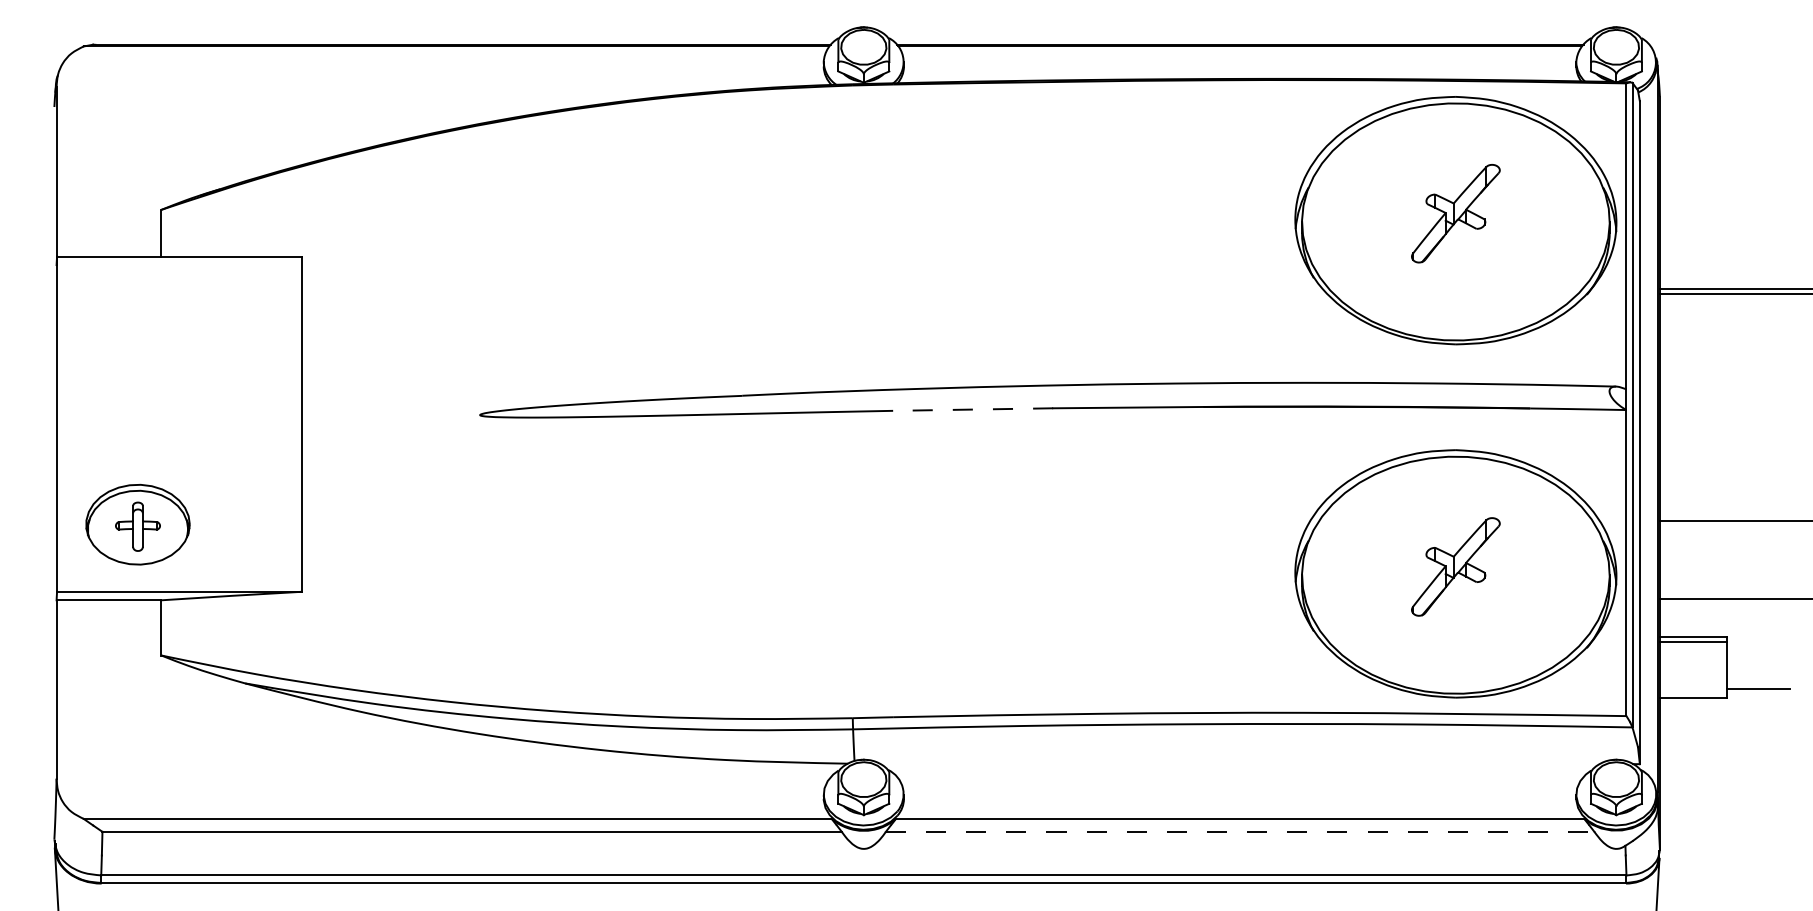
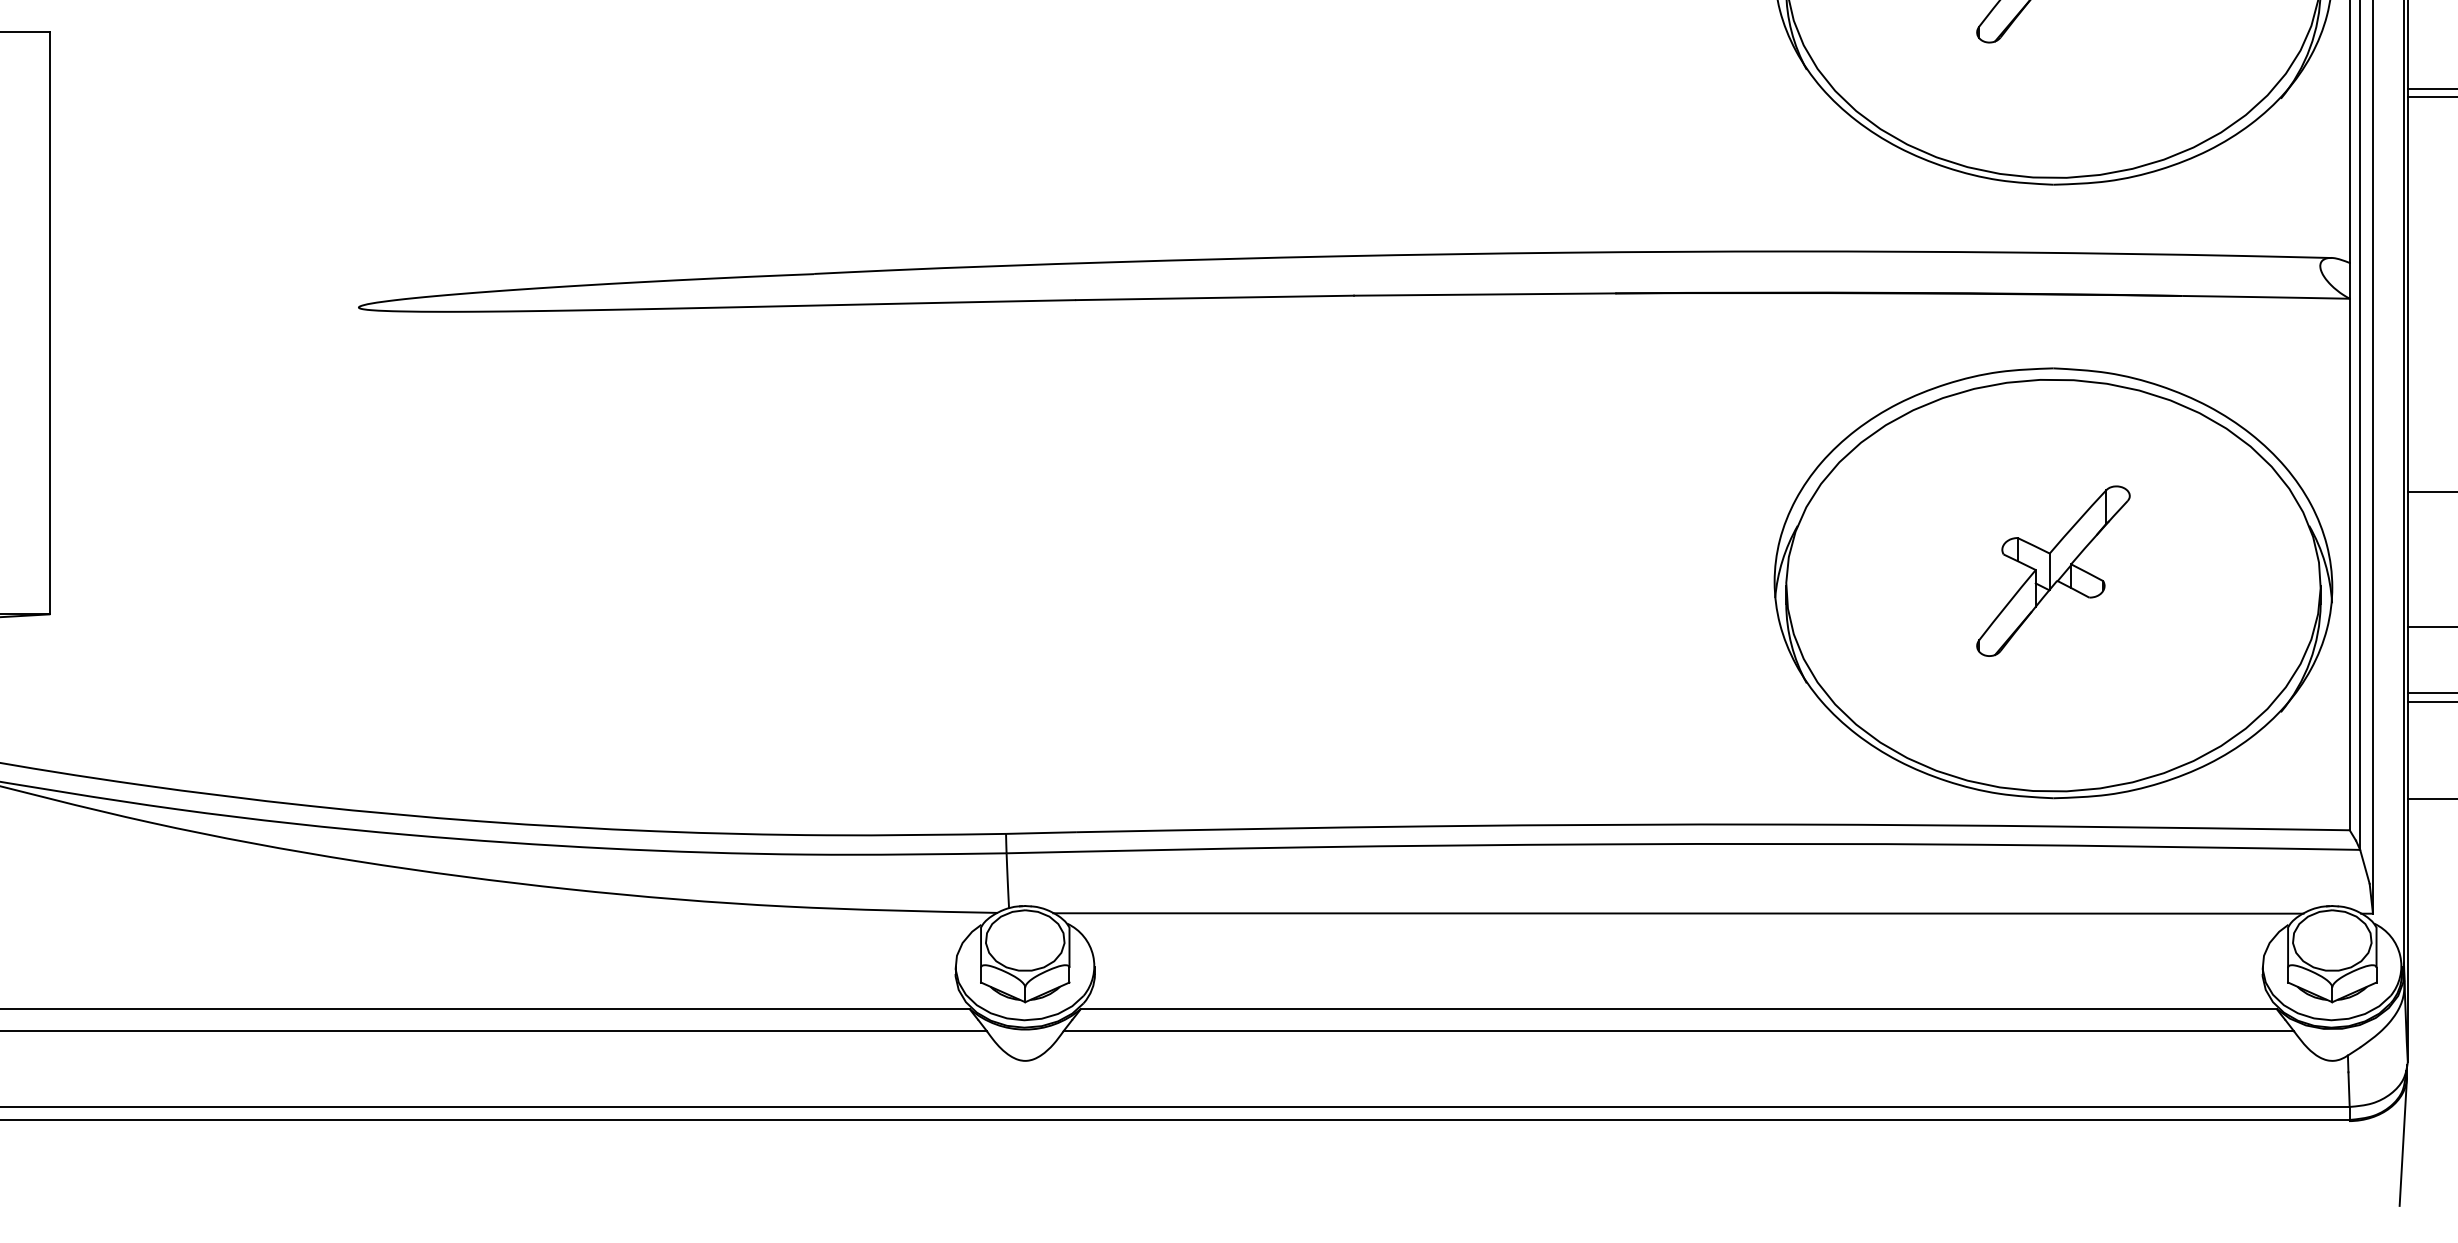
line: (972, 409) -> (1213, 297), dashed -> solid
line: (1239, 763) -> (1677, 912), added
line: (1240, 831) -> (1679, 1030), dashed -> solid

